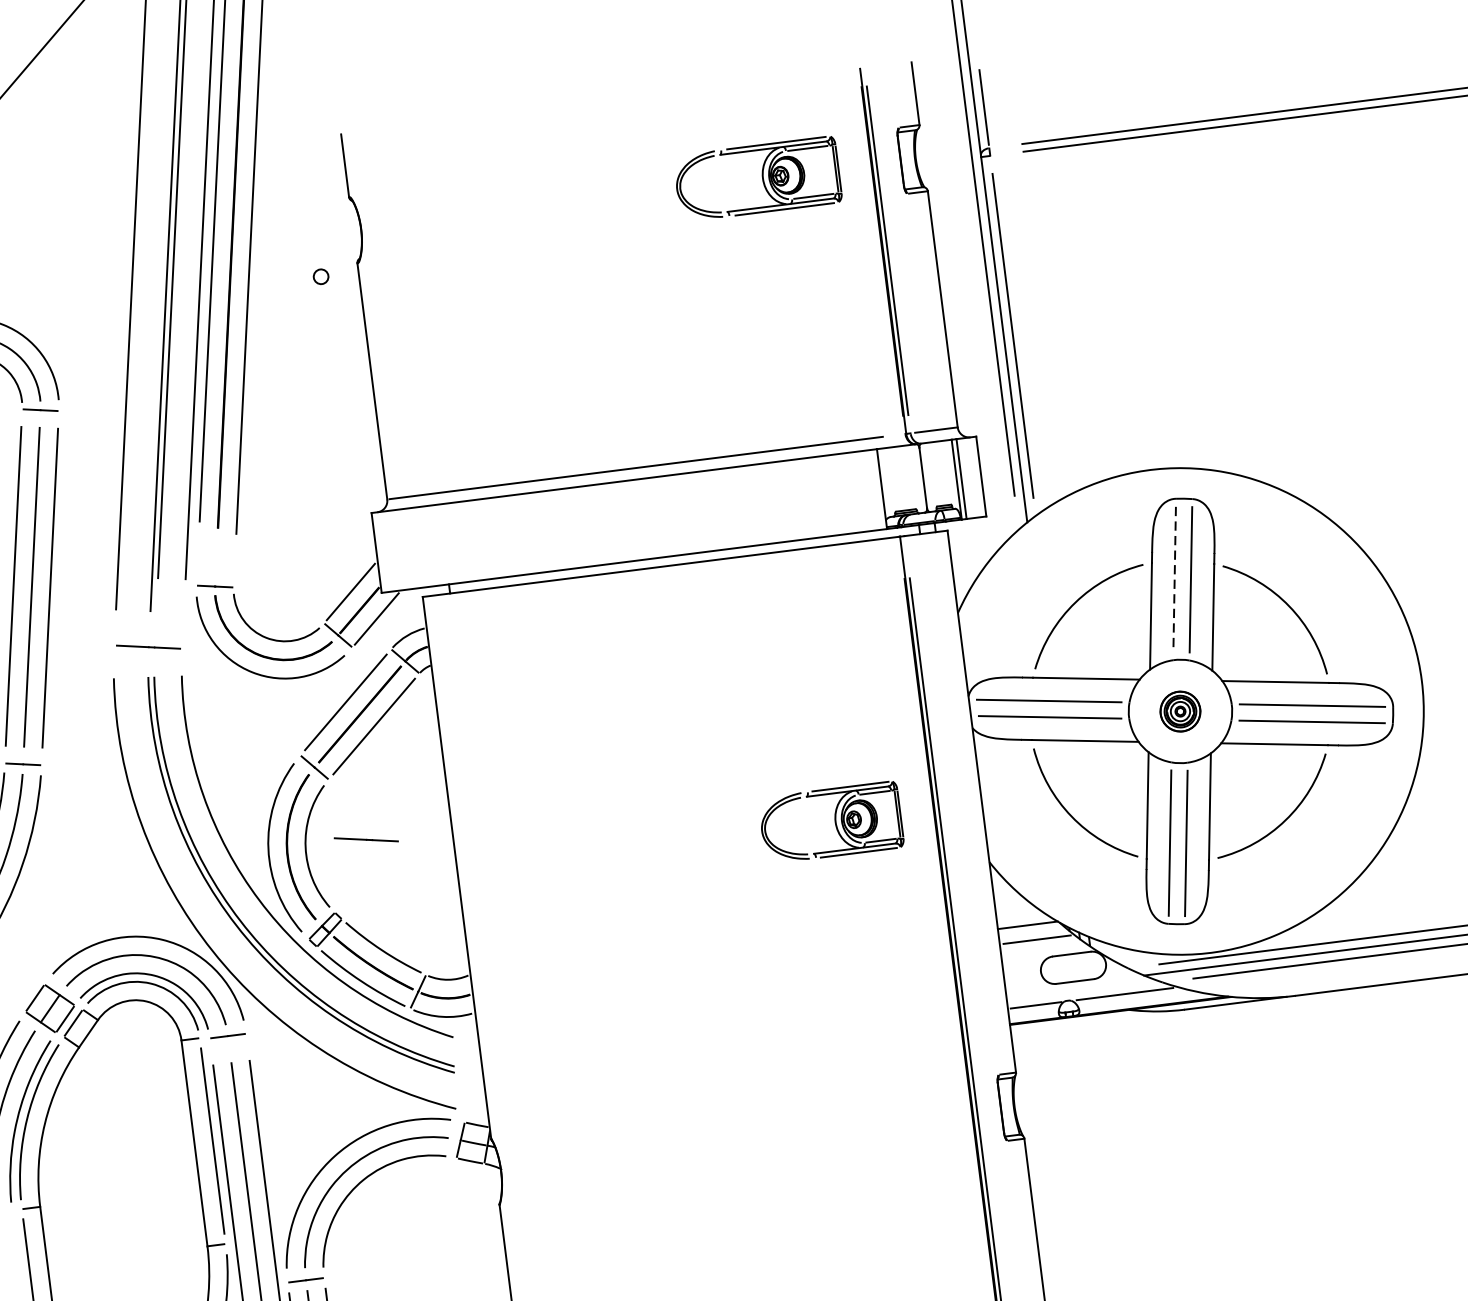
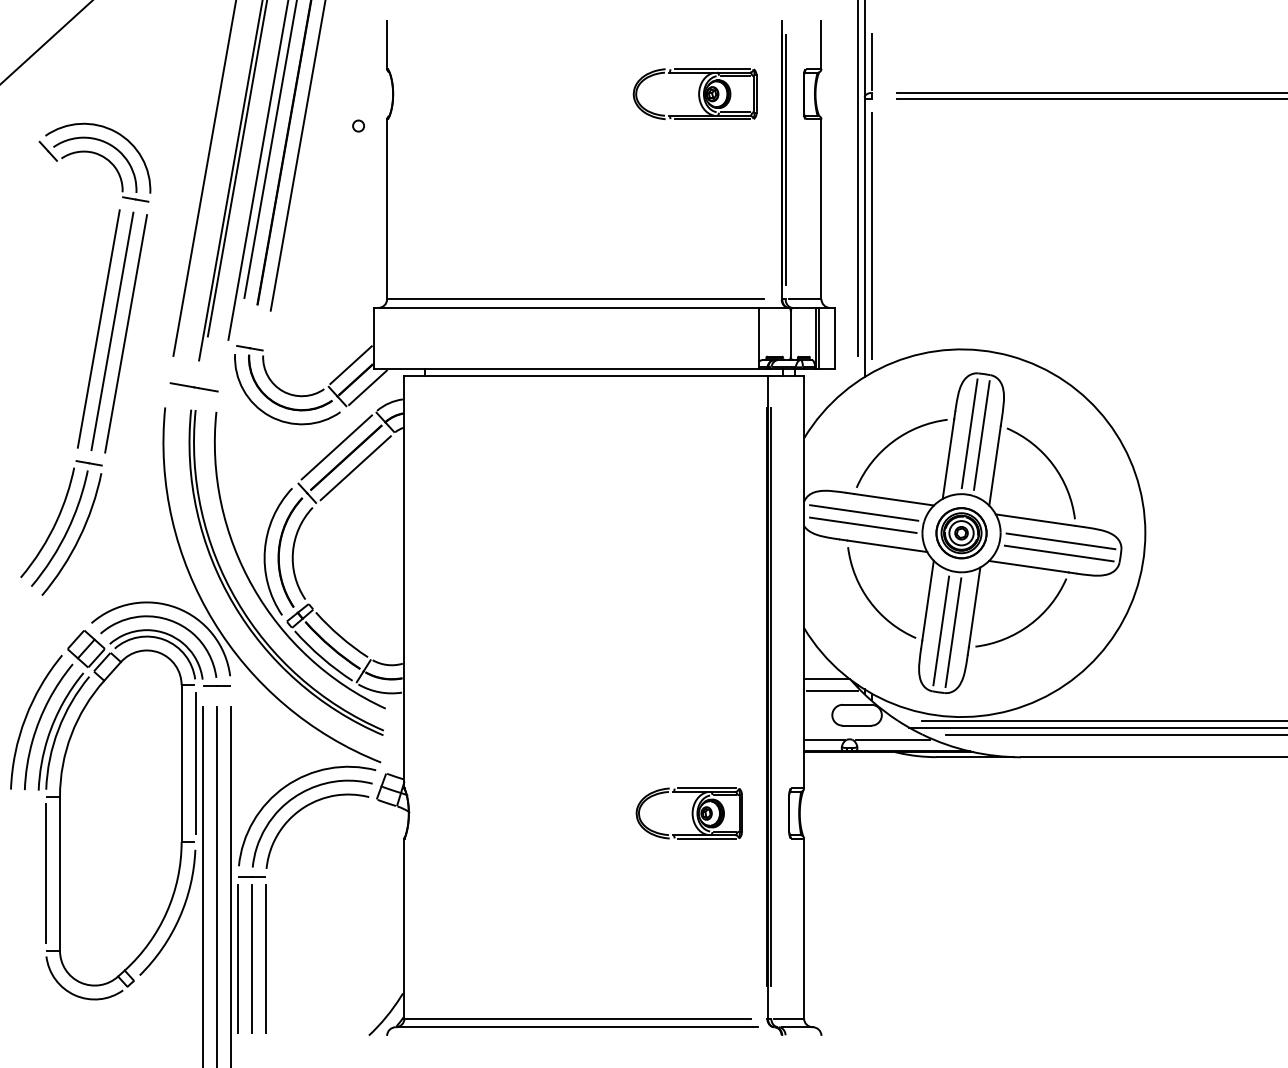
line: (1174, 579) -> (969, 433), dashed -> solid
part: (1180, 711) -> (961, 533), size x1.67
part: (830, 822) -> (688, 813), moved
line: (365, 840) -> (338, 552), removed

